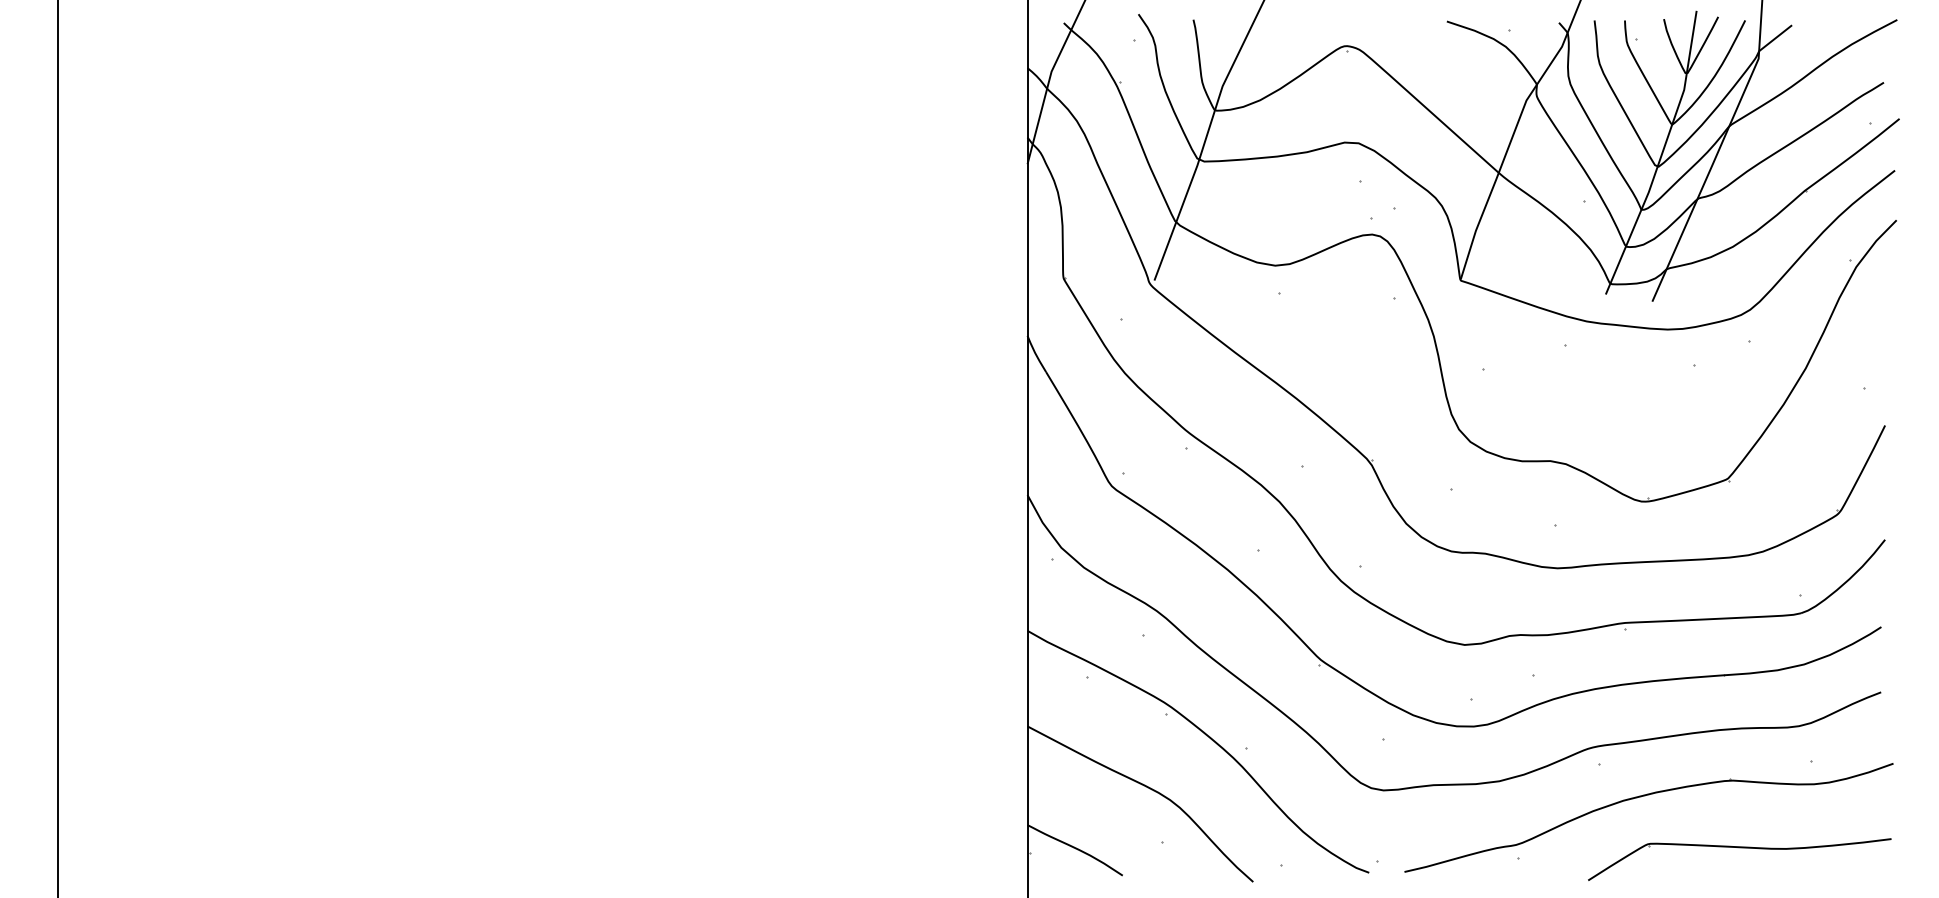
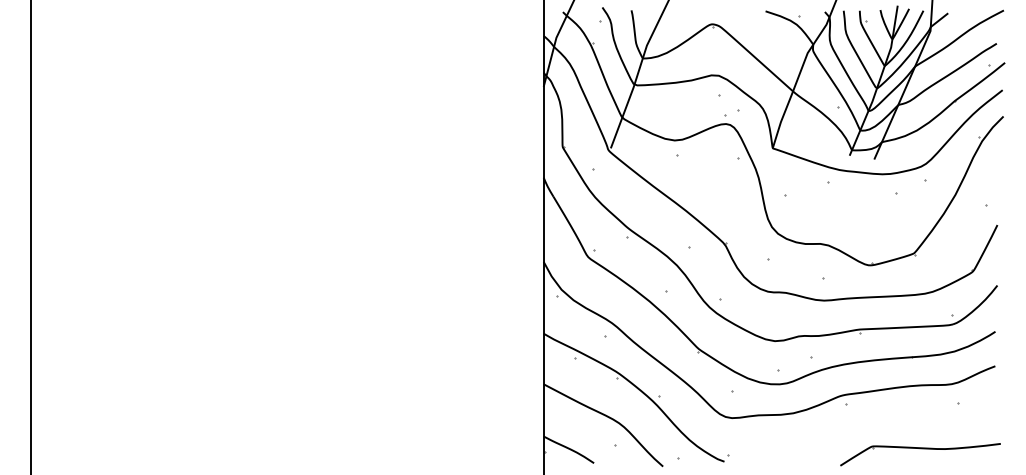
part: (1641, 798) -> (868, 422), removed

